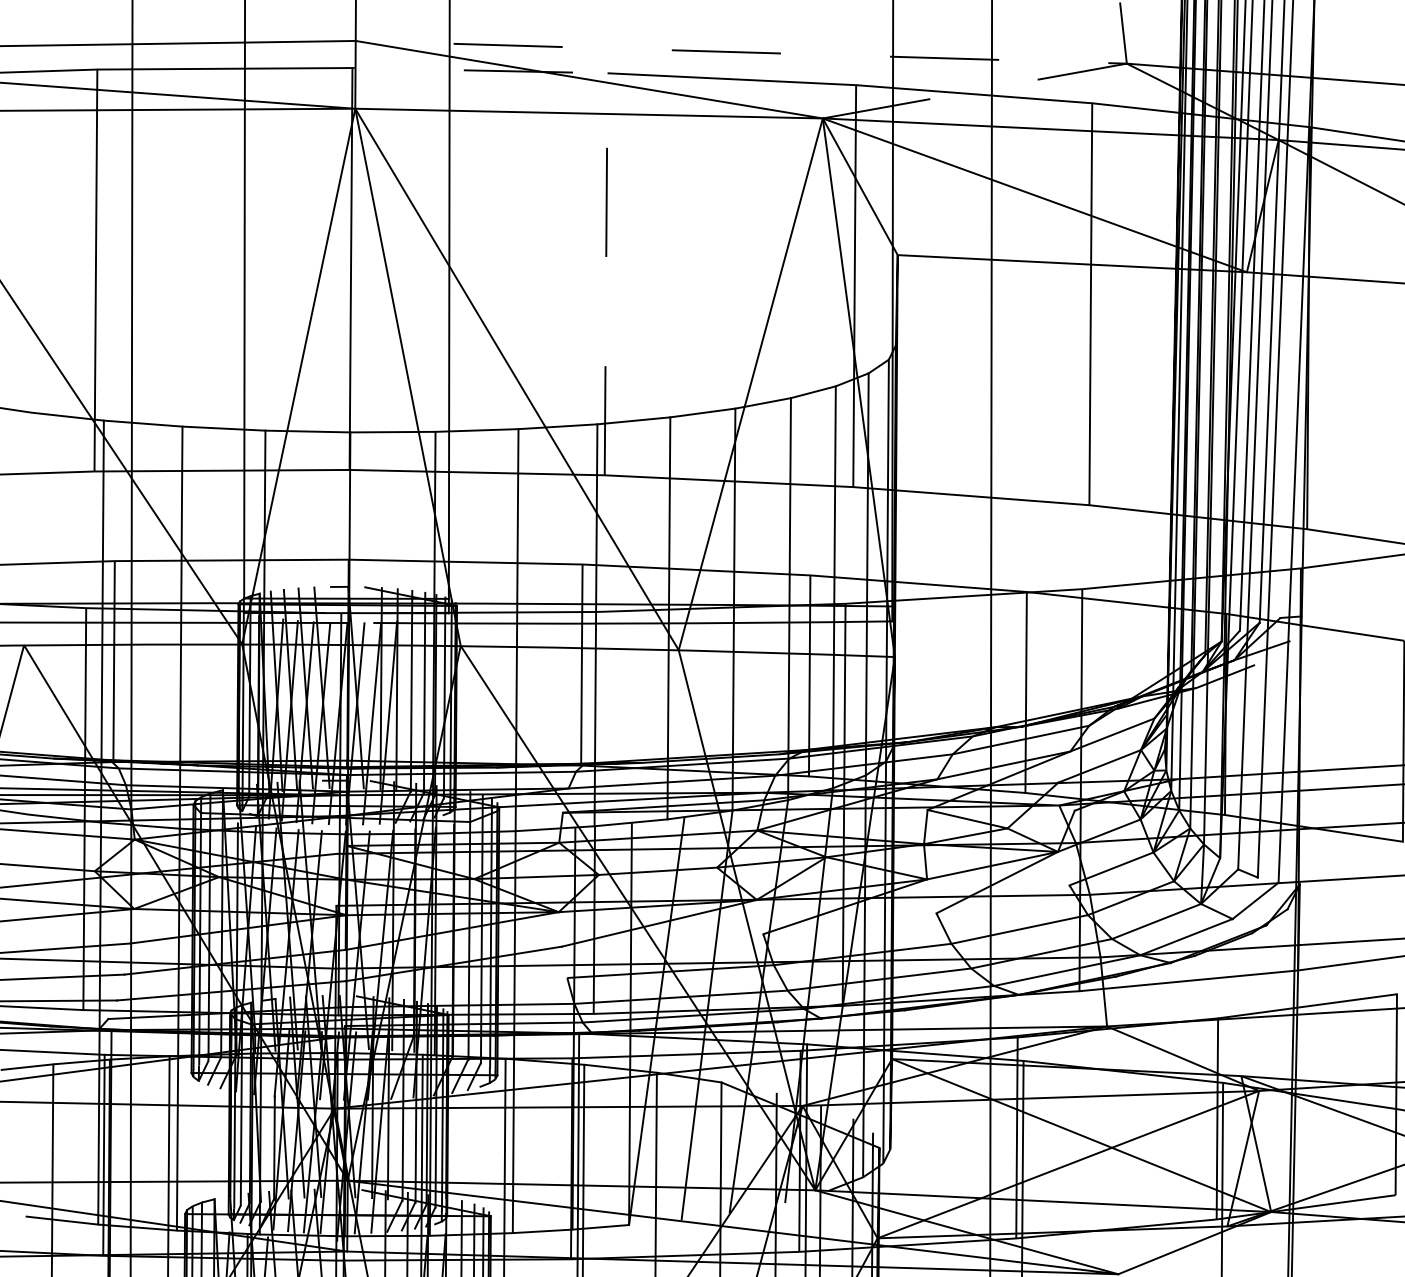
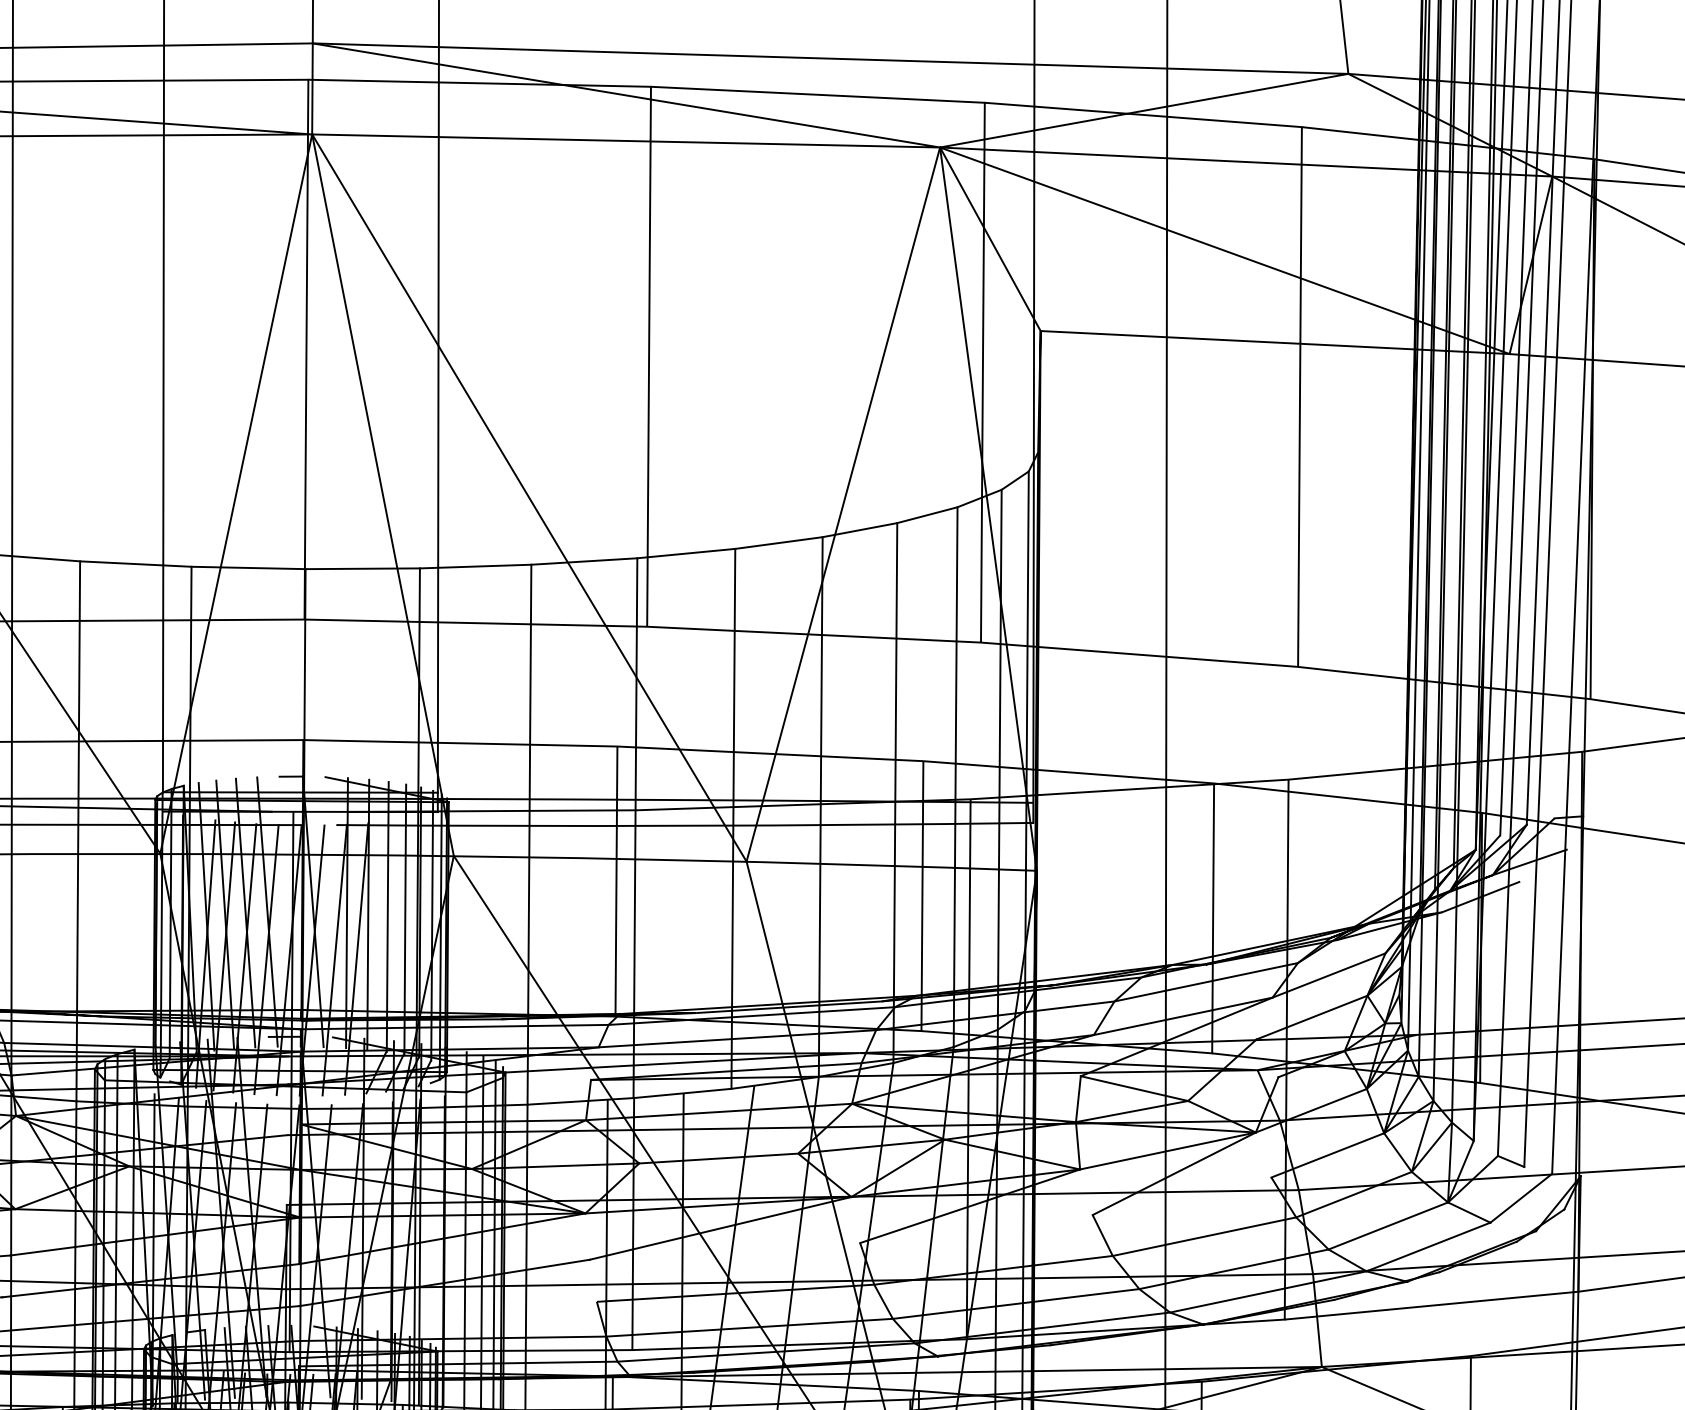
line: (896, 56) -> (1039, 64), dashed -> solid
line: (607, 146) -> (650, 185), dashed -> solid

